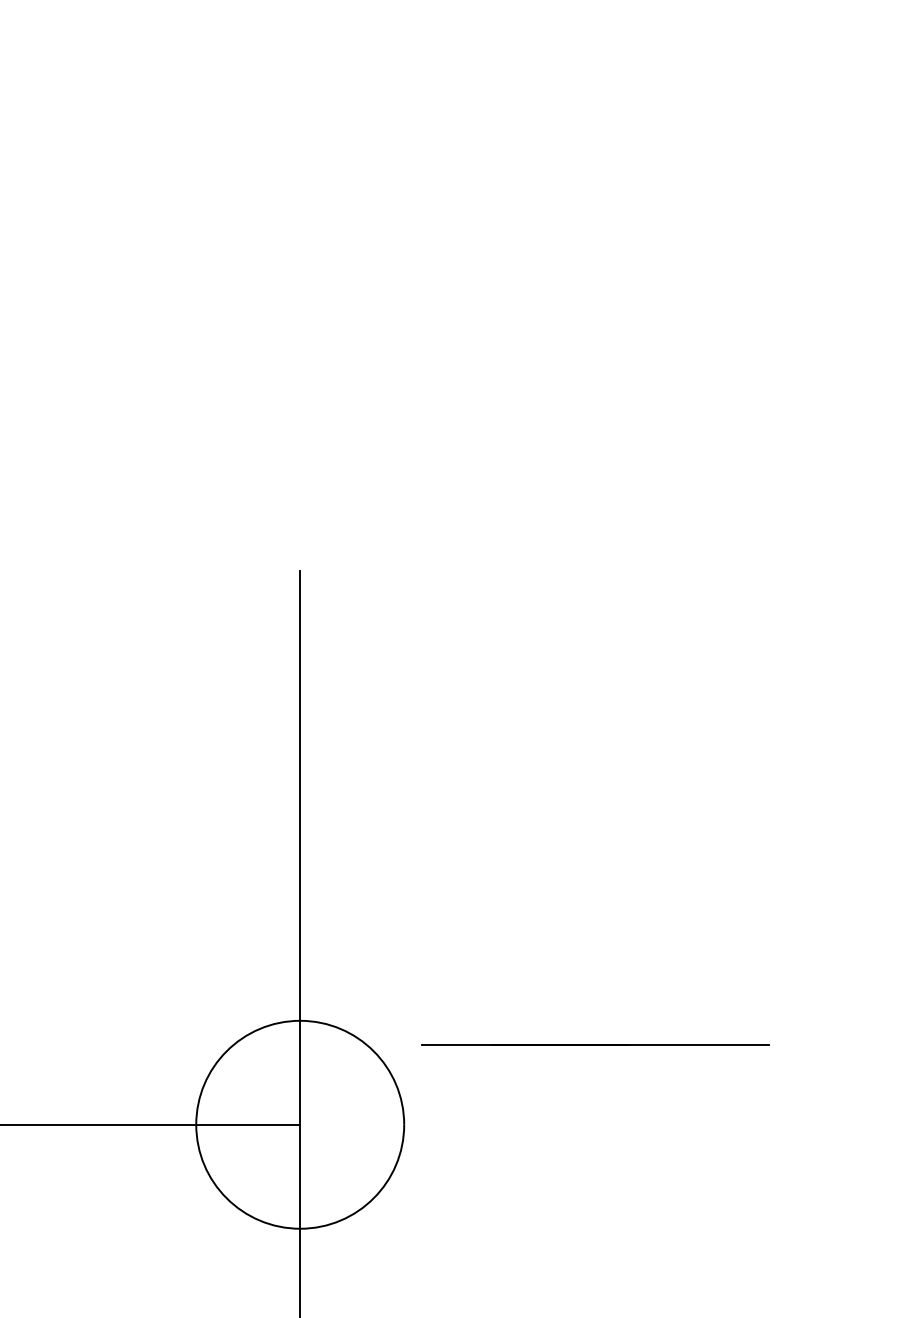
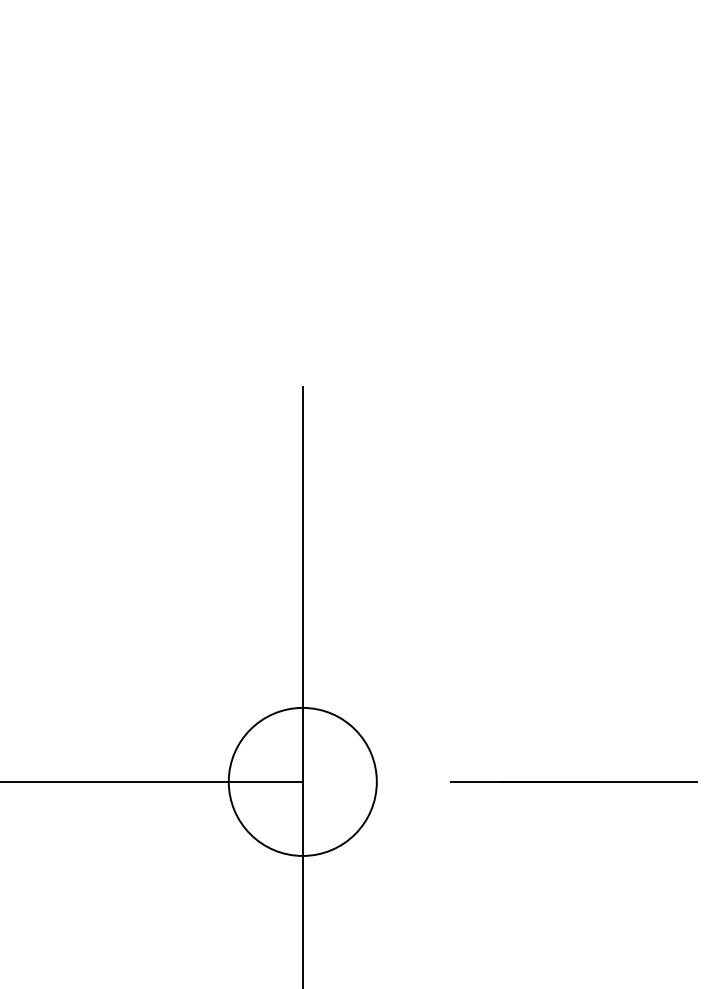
line: (594, 1044) -> (573, 781), moved

